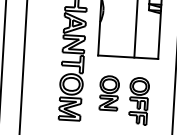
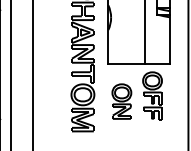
part: (138, 100) -> (152, 95), moved

